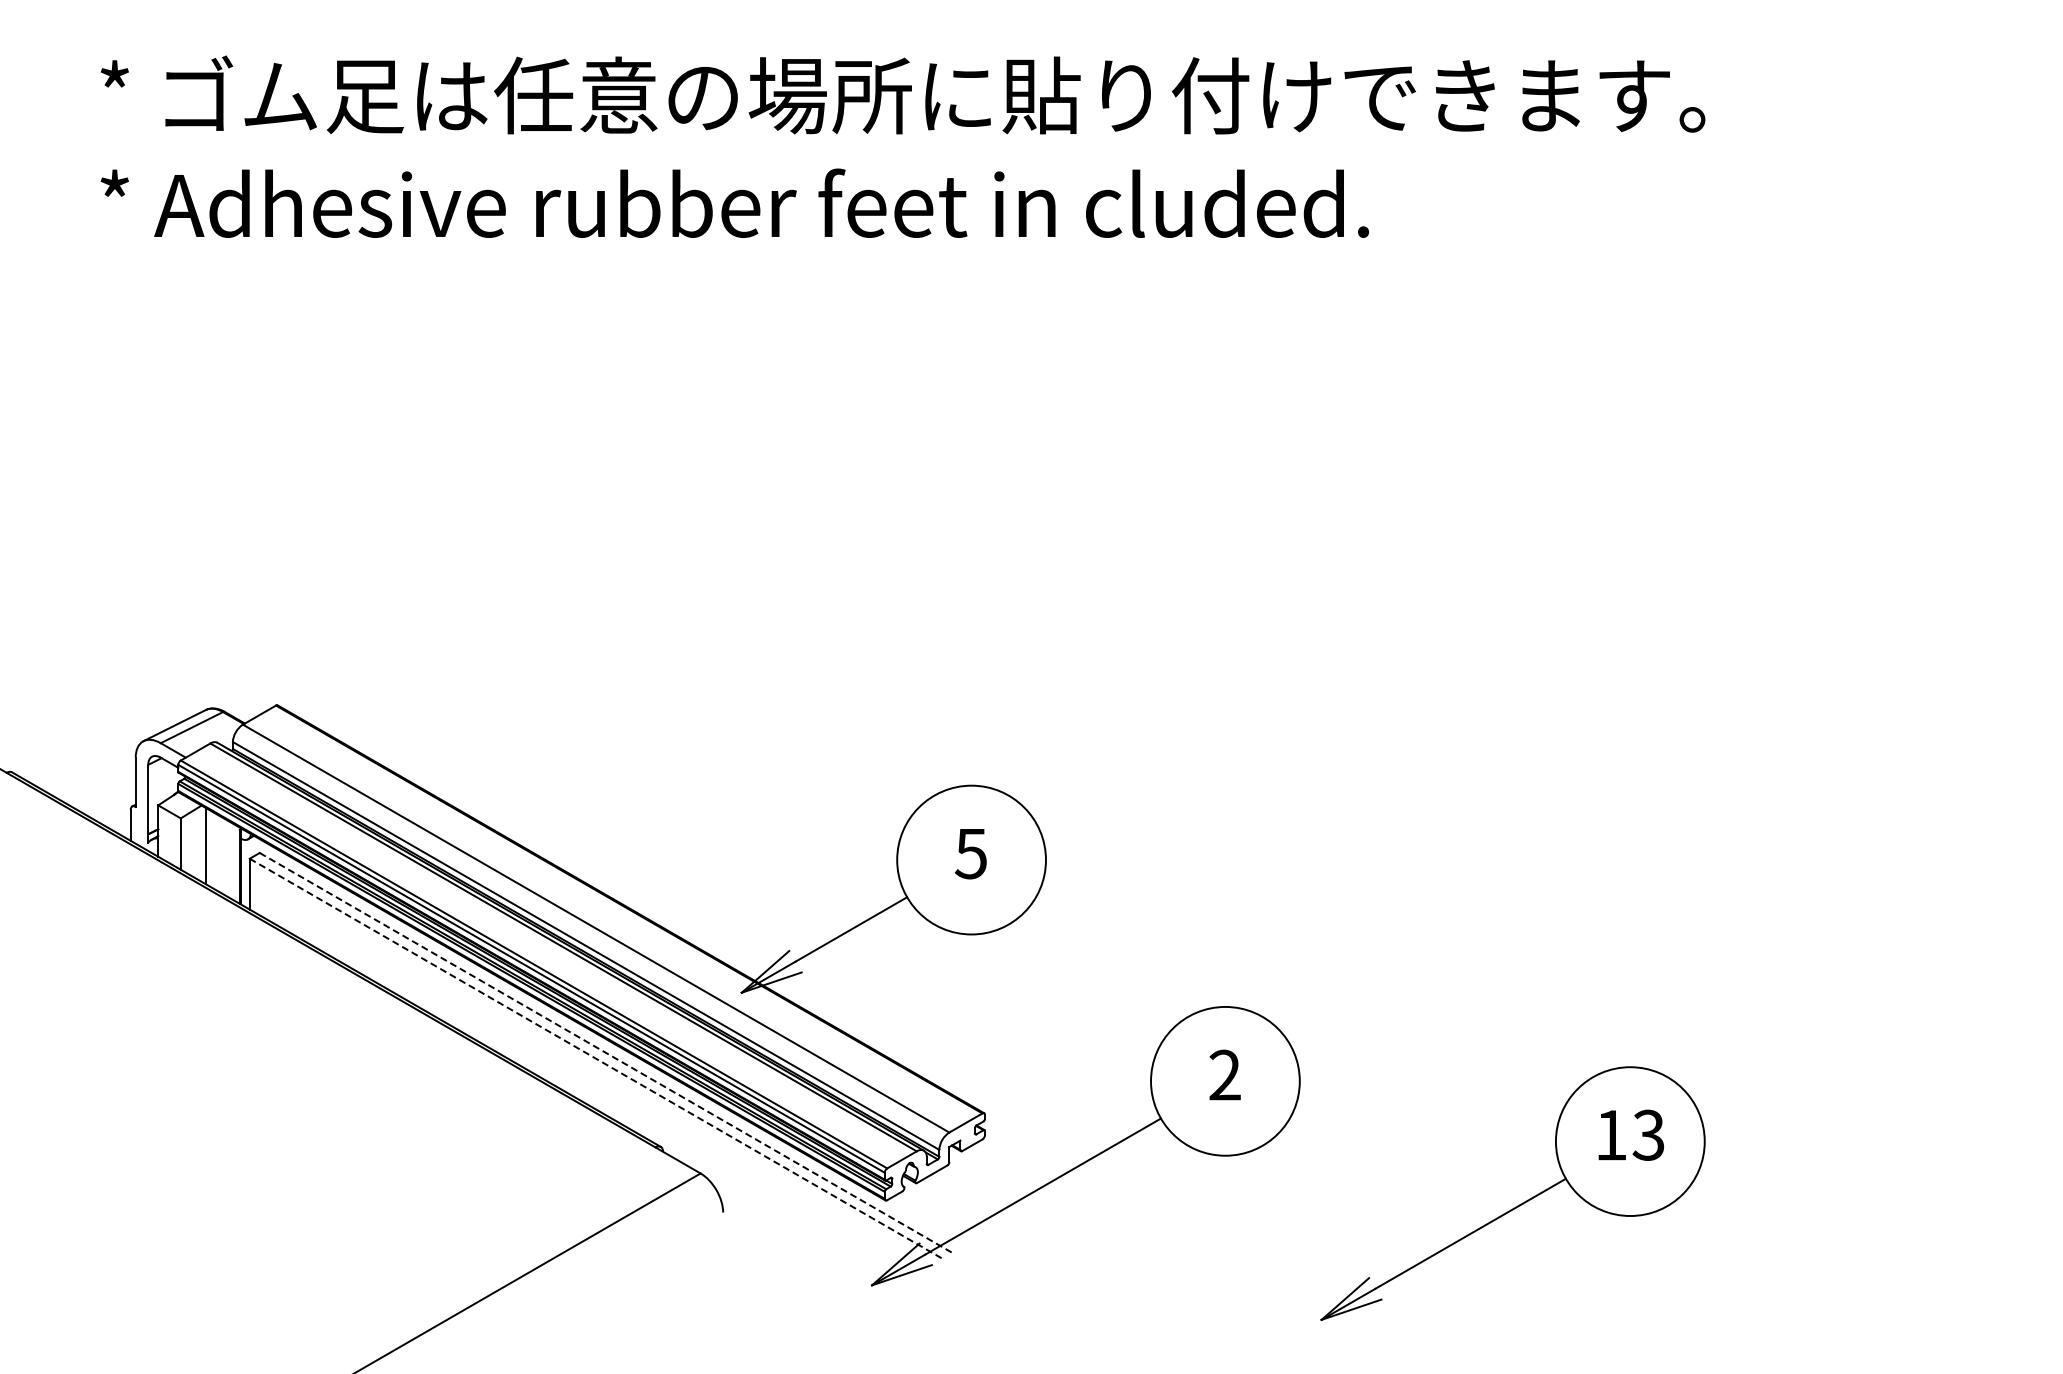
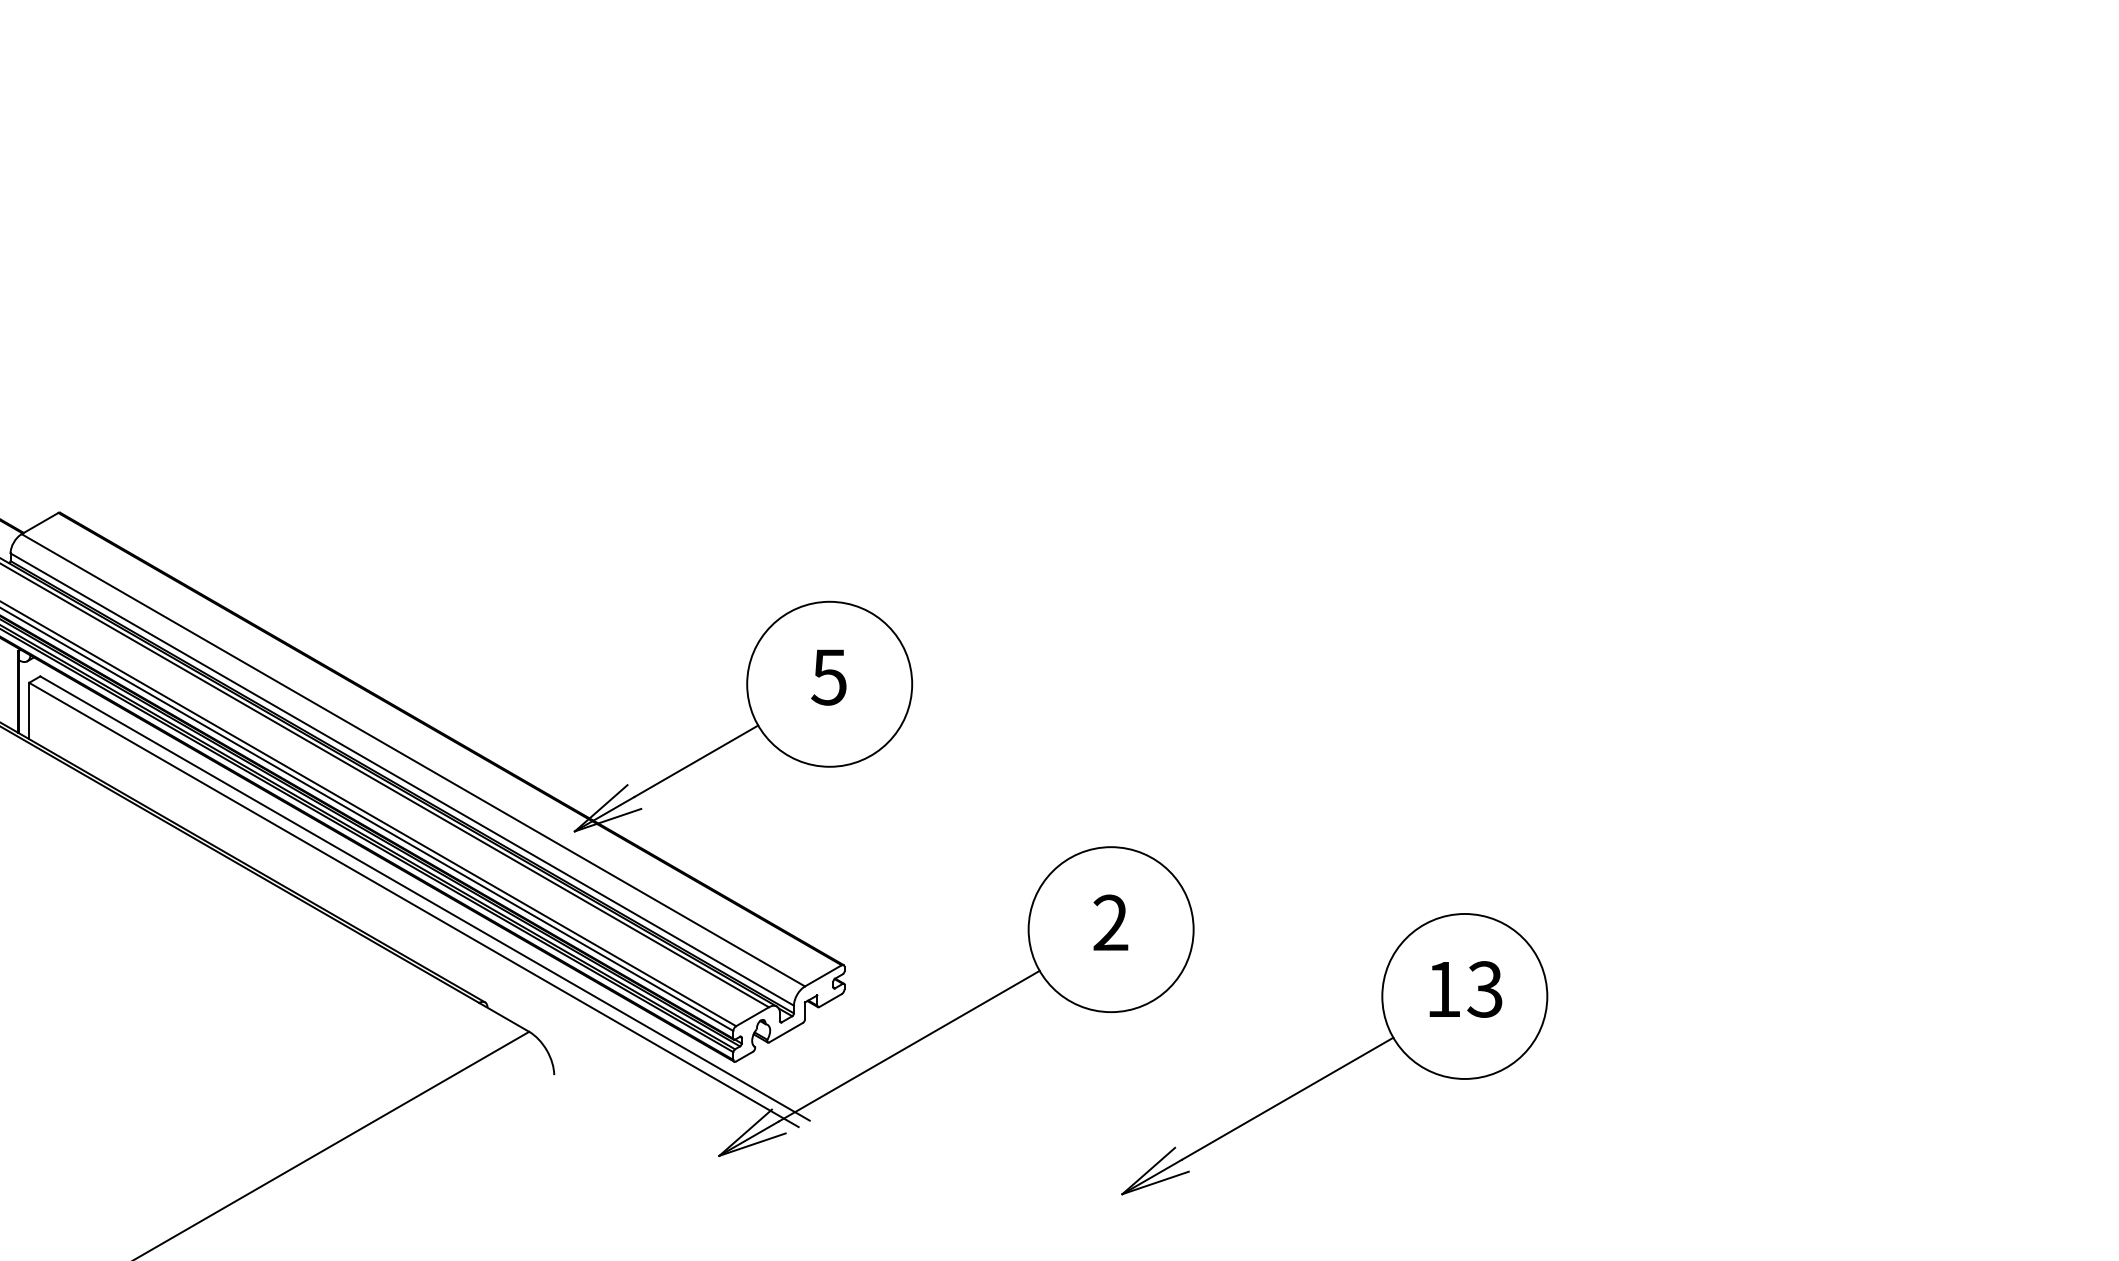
line: (606, 1053) -> (424, 898), dashed -> solid
line: (596, 1059) -> (413, 905), dashed -> solid
part: (1517, 1205) -> (1339, 1067), moved

